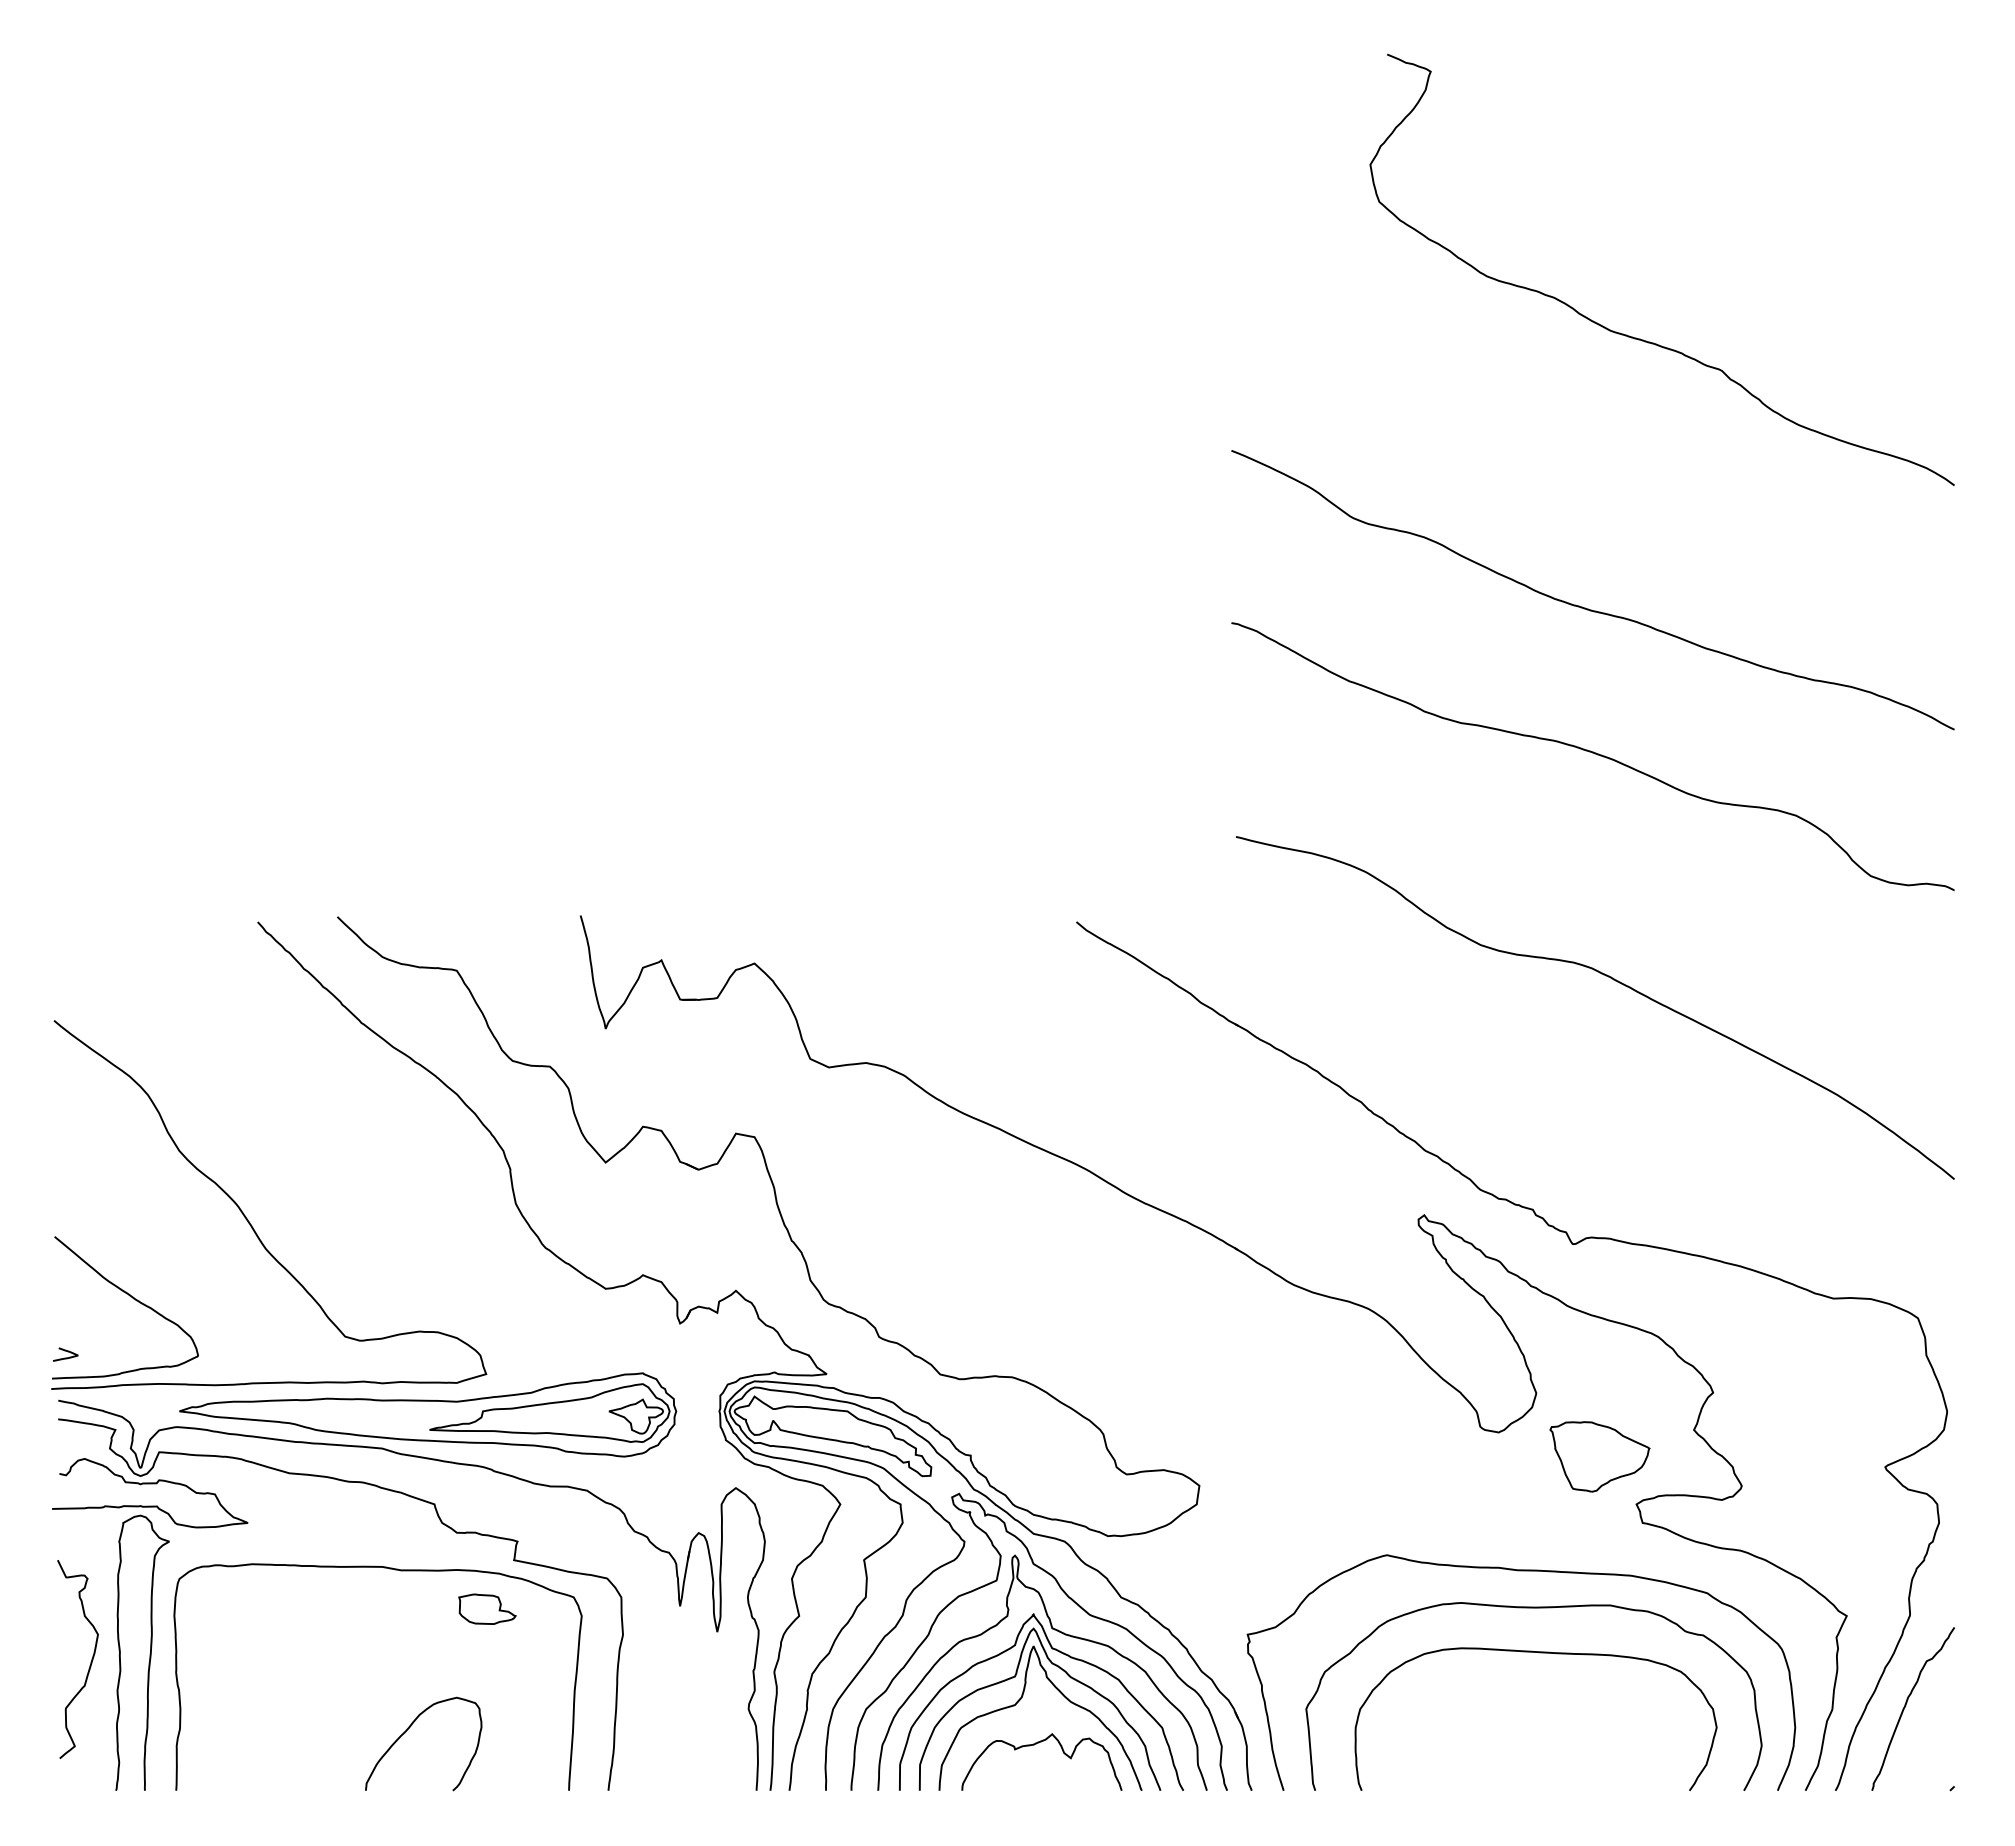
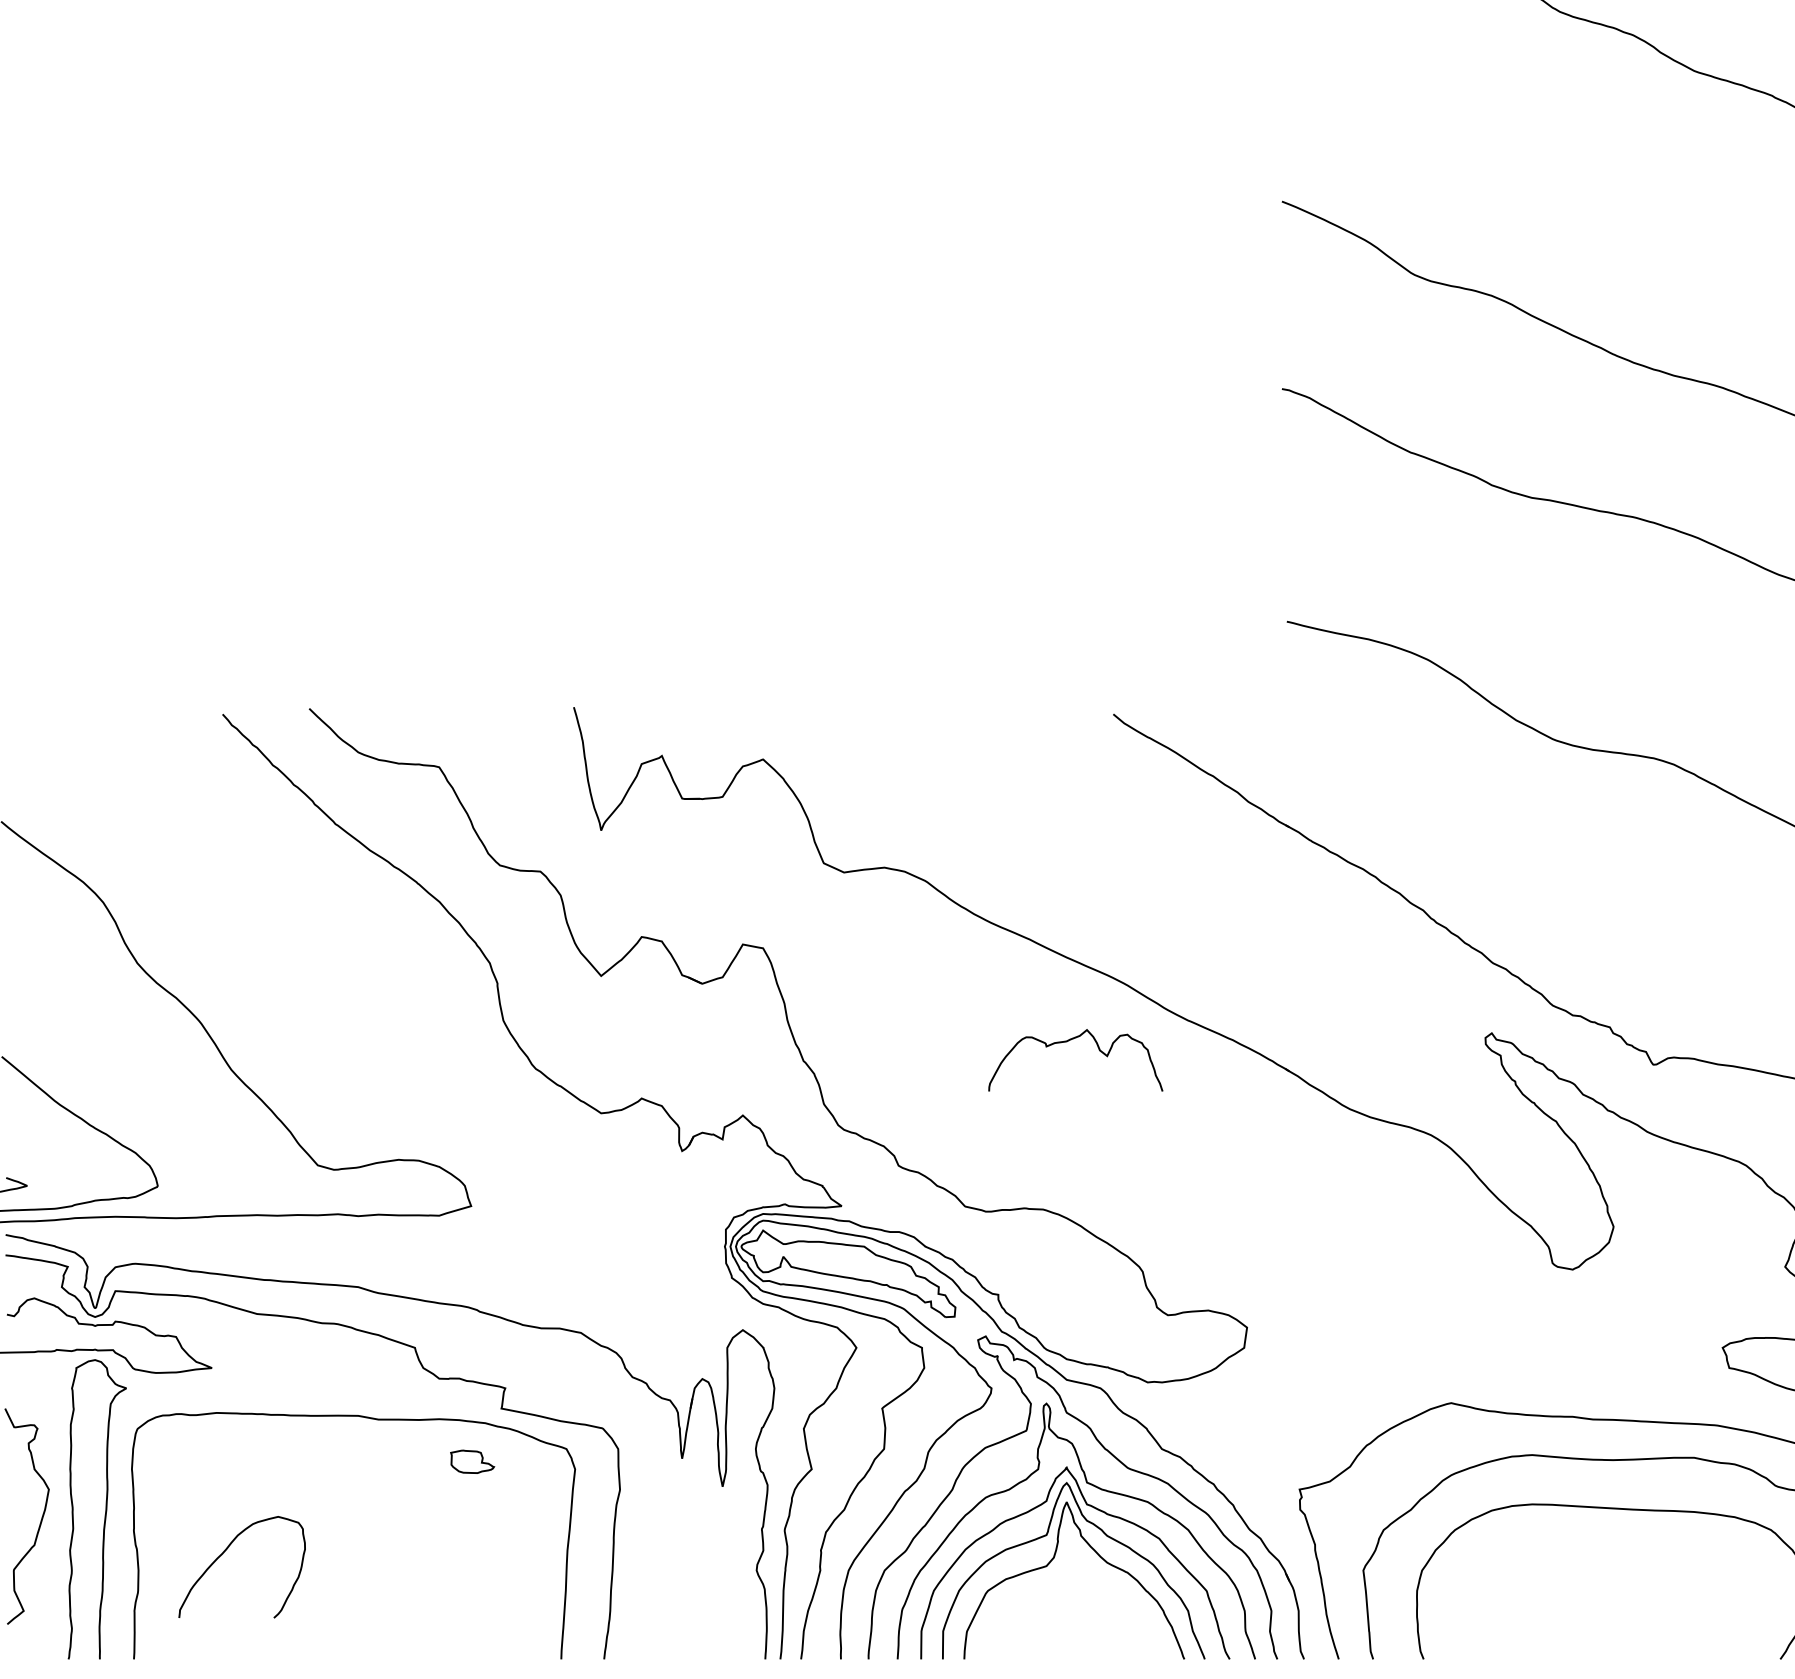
part: (428, 1414) -> (408, 1250), removed
part: (1599, 1456) -> (1682, 1295), removed
part: (487, 1608) -> (472, 1461), size x0.7
curve: (406, 1732) -> (223, 1554), moved
curve: (1034, 1745) -> (1067, 1042), moved

